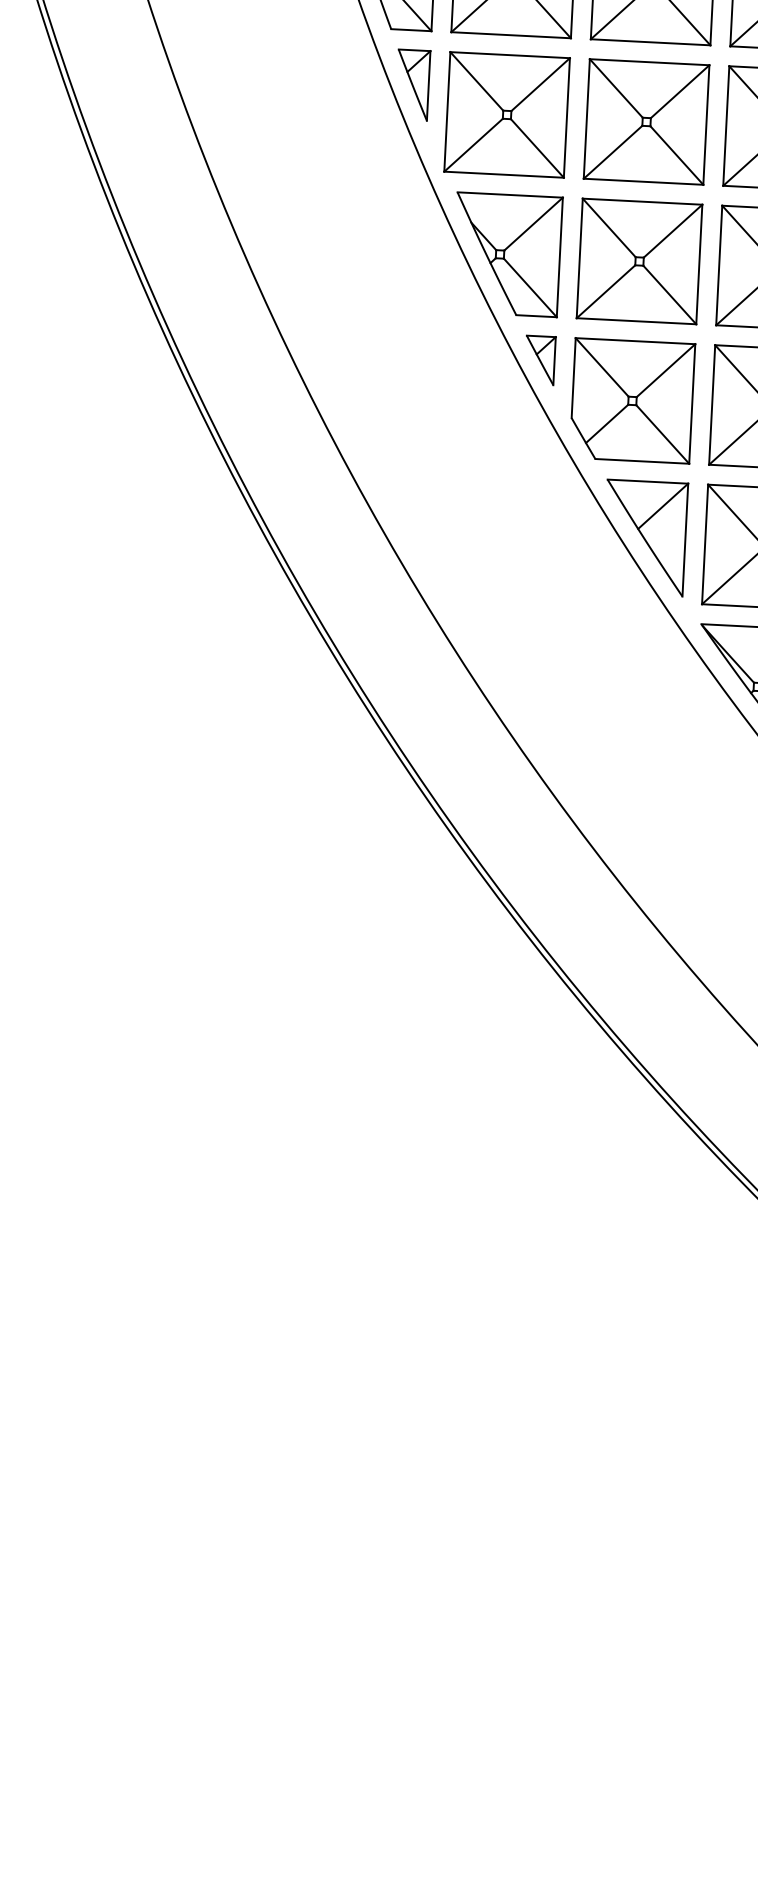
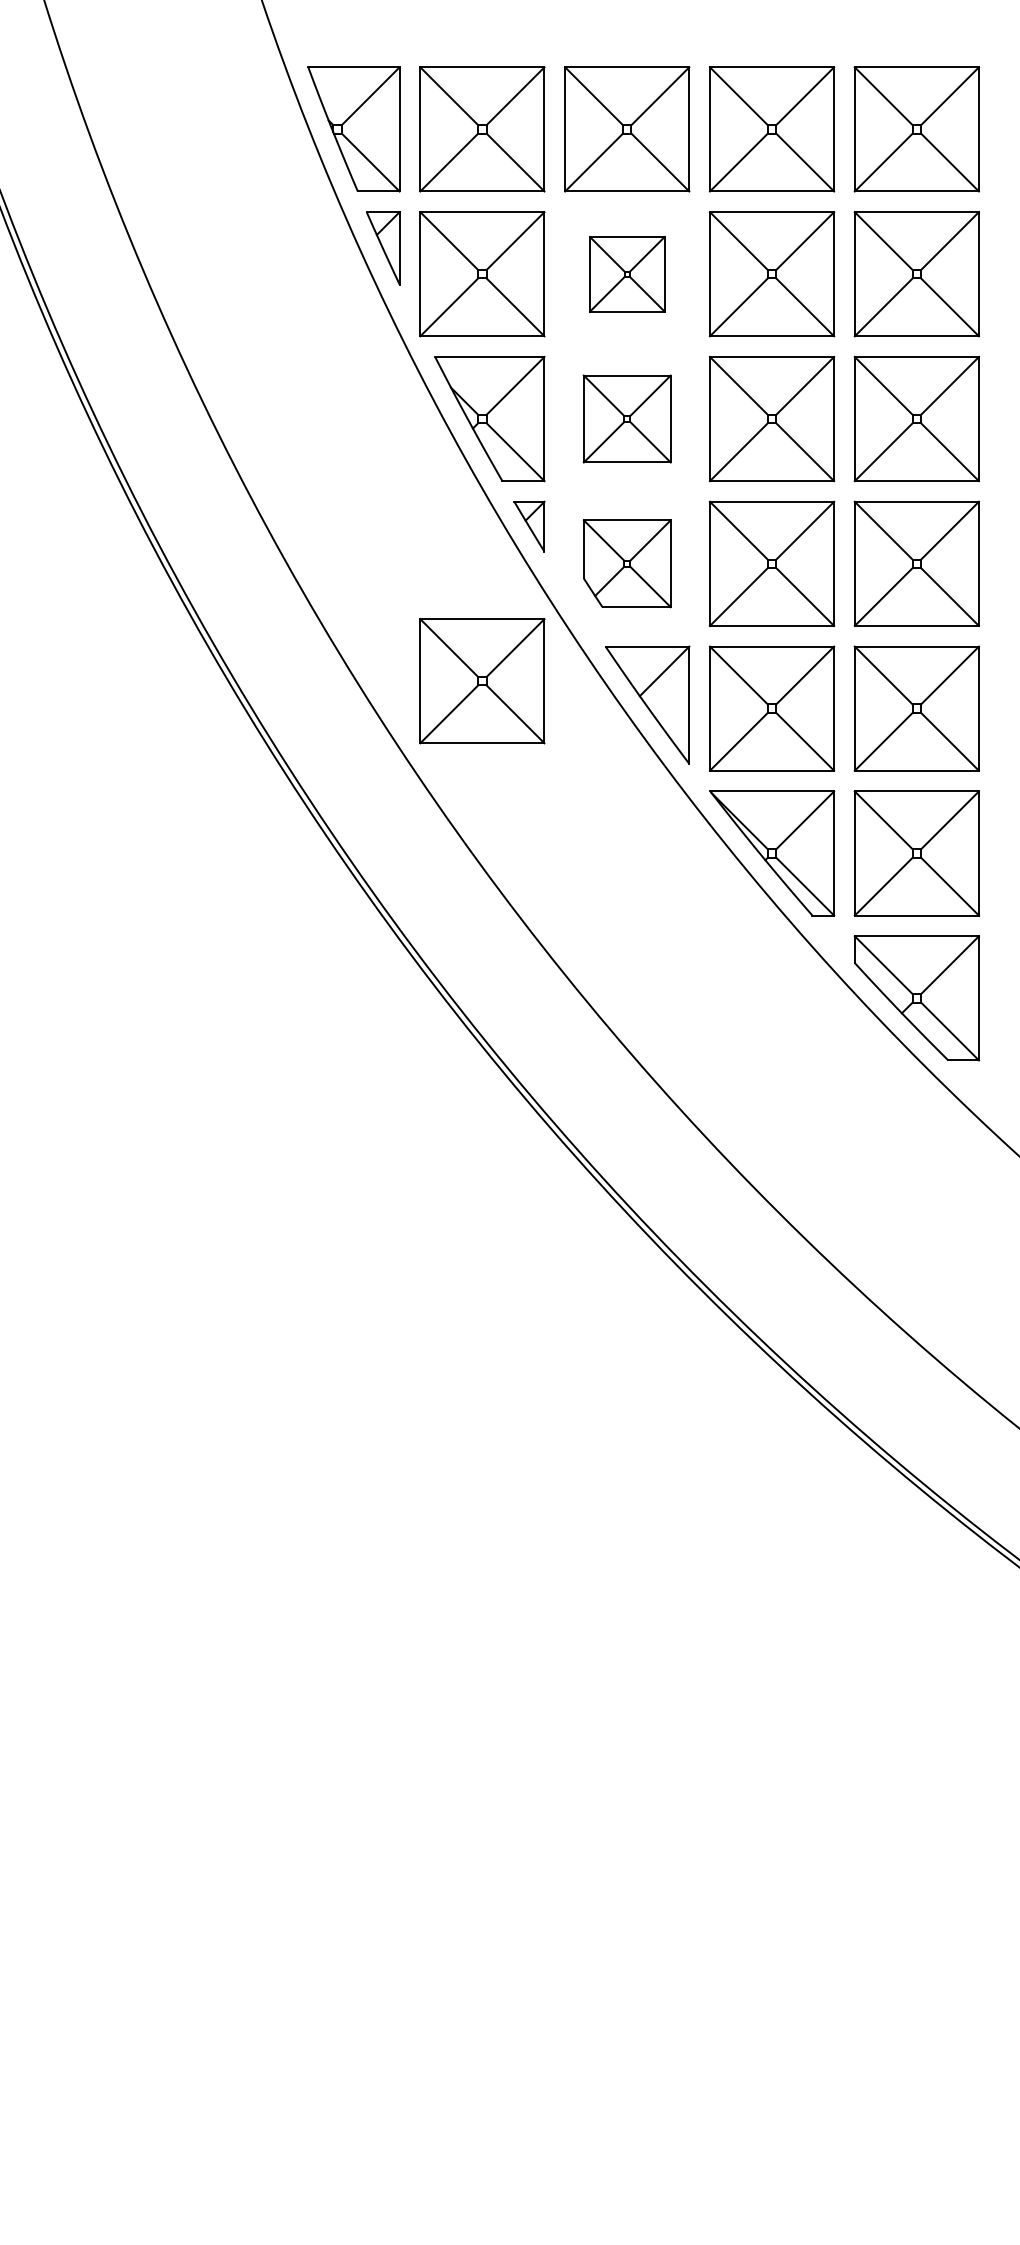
part: (646, 122) -> (627, 274), size x0.6
part: (639, 260) -> (627, 418), size x0.7
part: (632, 400) -> (627, 563), size x0.7
part: (487, 507) -> (482, 681), added

